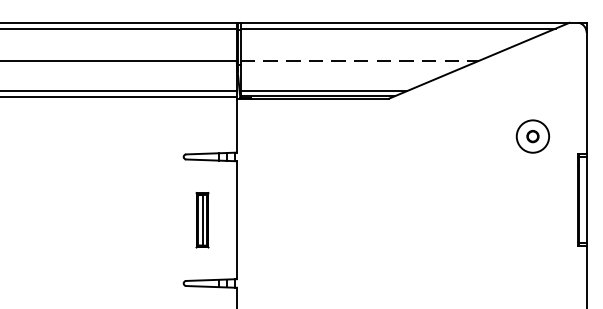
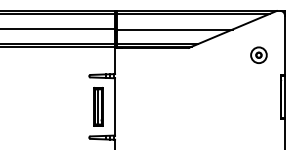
line: (359, 60) -> (174, 29), dashed -> solid
part: (532, 134) -> (258, 54), moved
part: (202, 219) -> (98, 106), size x1.43

